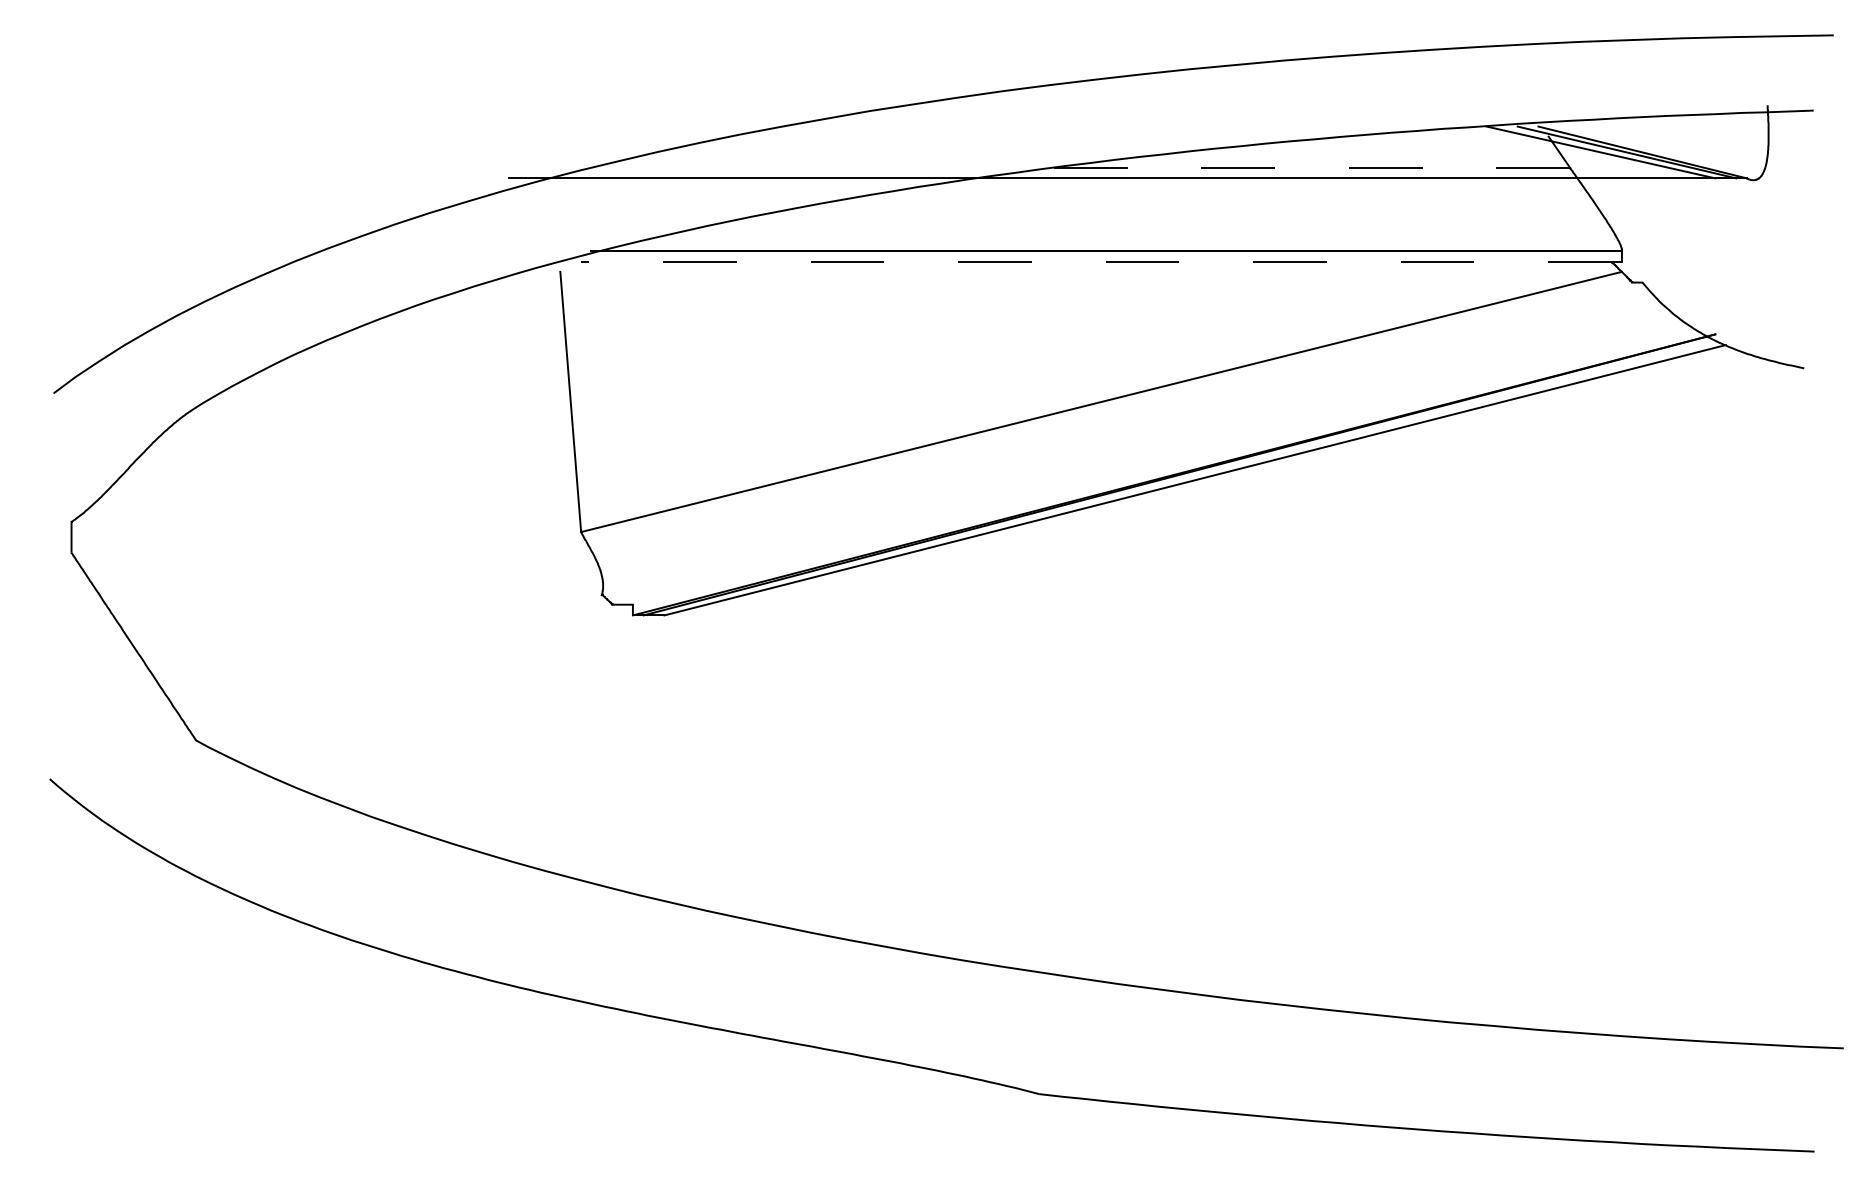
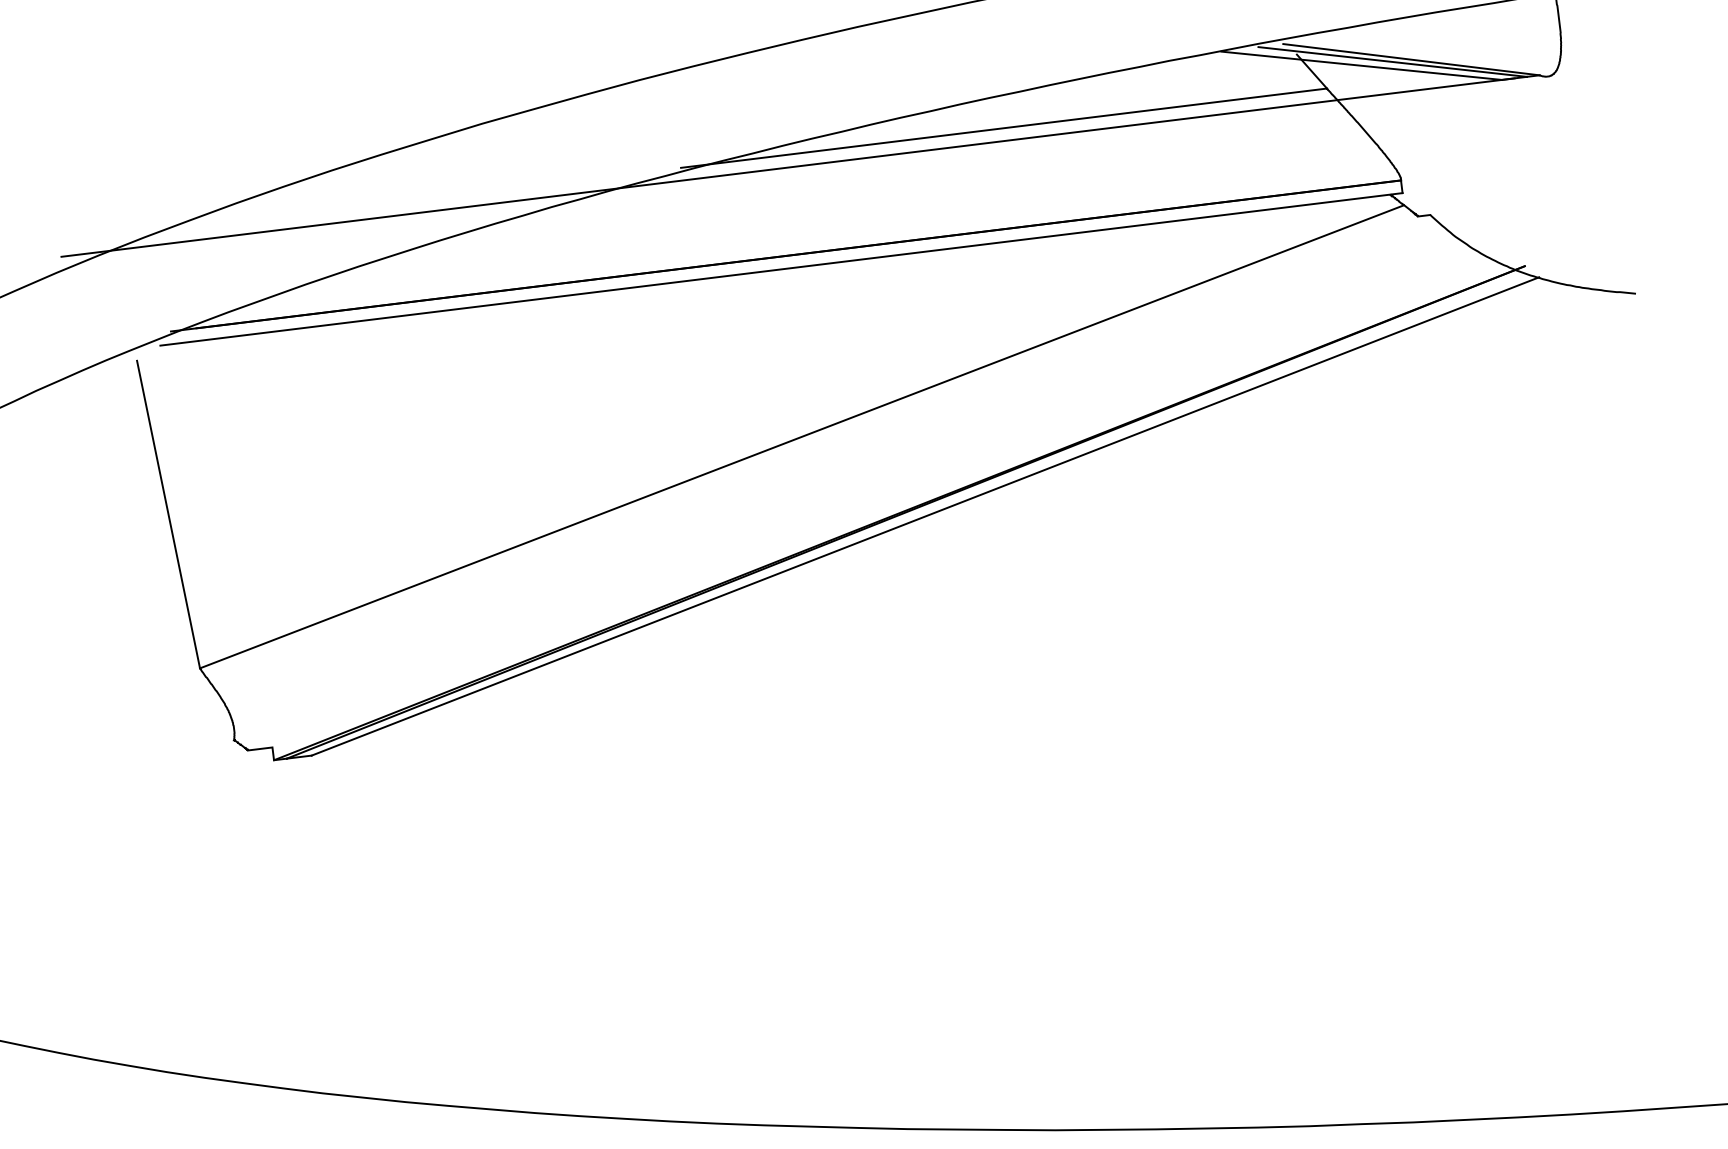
line: (1299, 167) -> (1004, 127), dashed -> solid
line: (1100, 261) -> (780, 269), dashed -> solid

